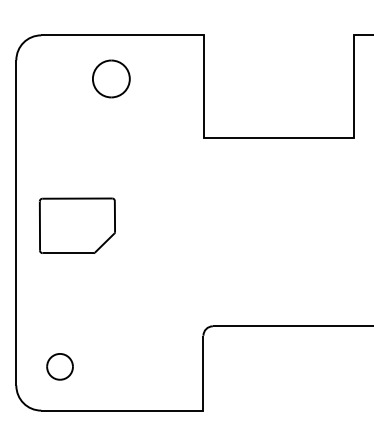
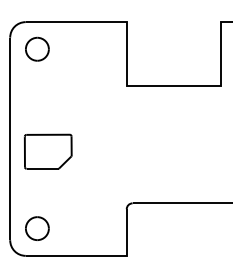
part: (111, 77) -> (37, 48), moved
part: (77, 225) -> (48, 151), moved
part: (60, 366) -> (37, 228), size x1.43

